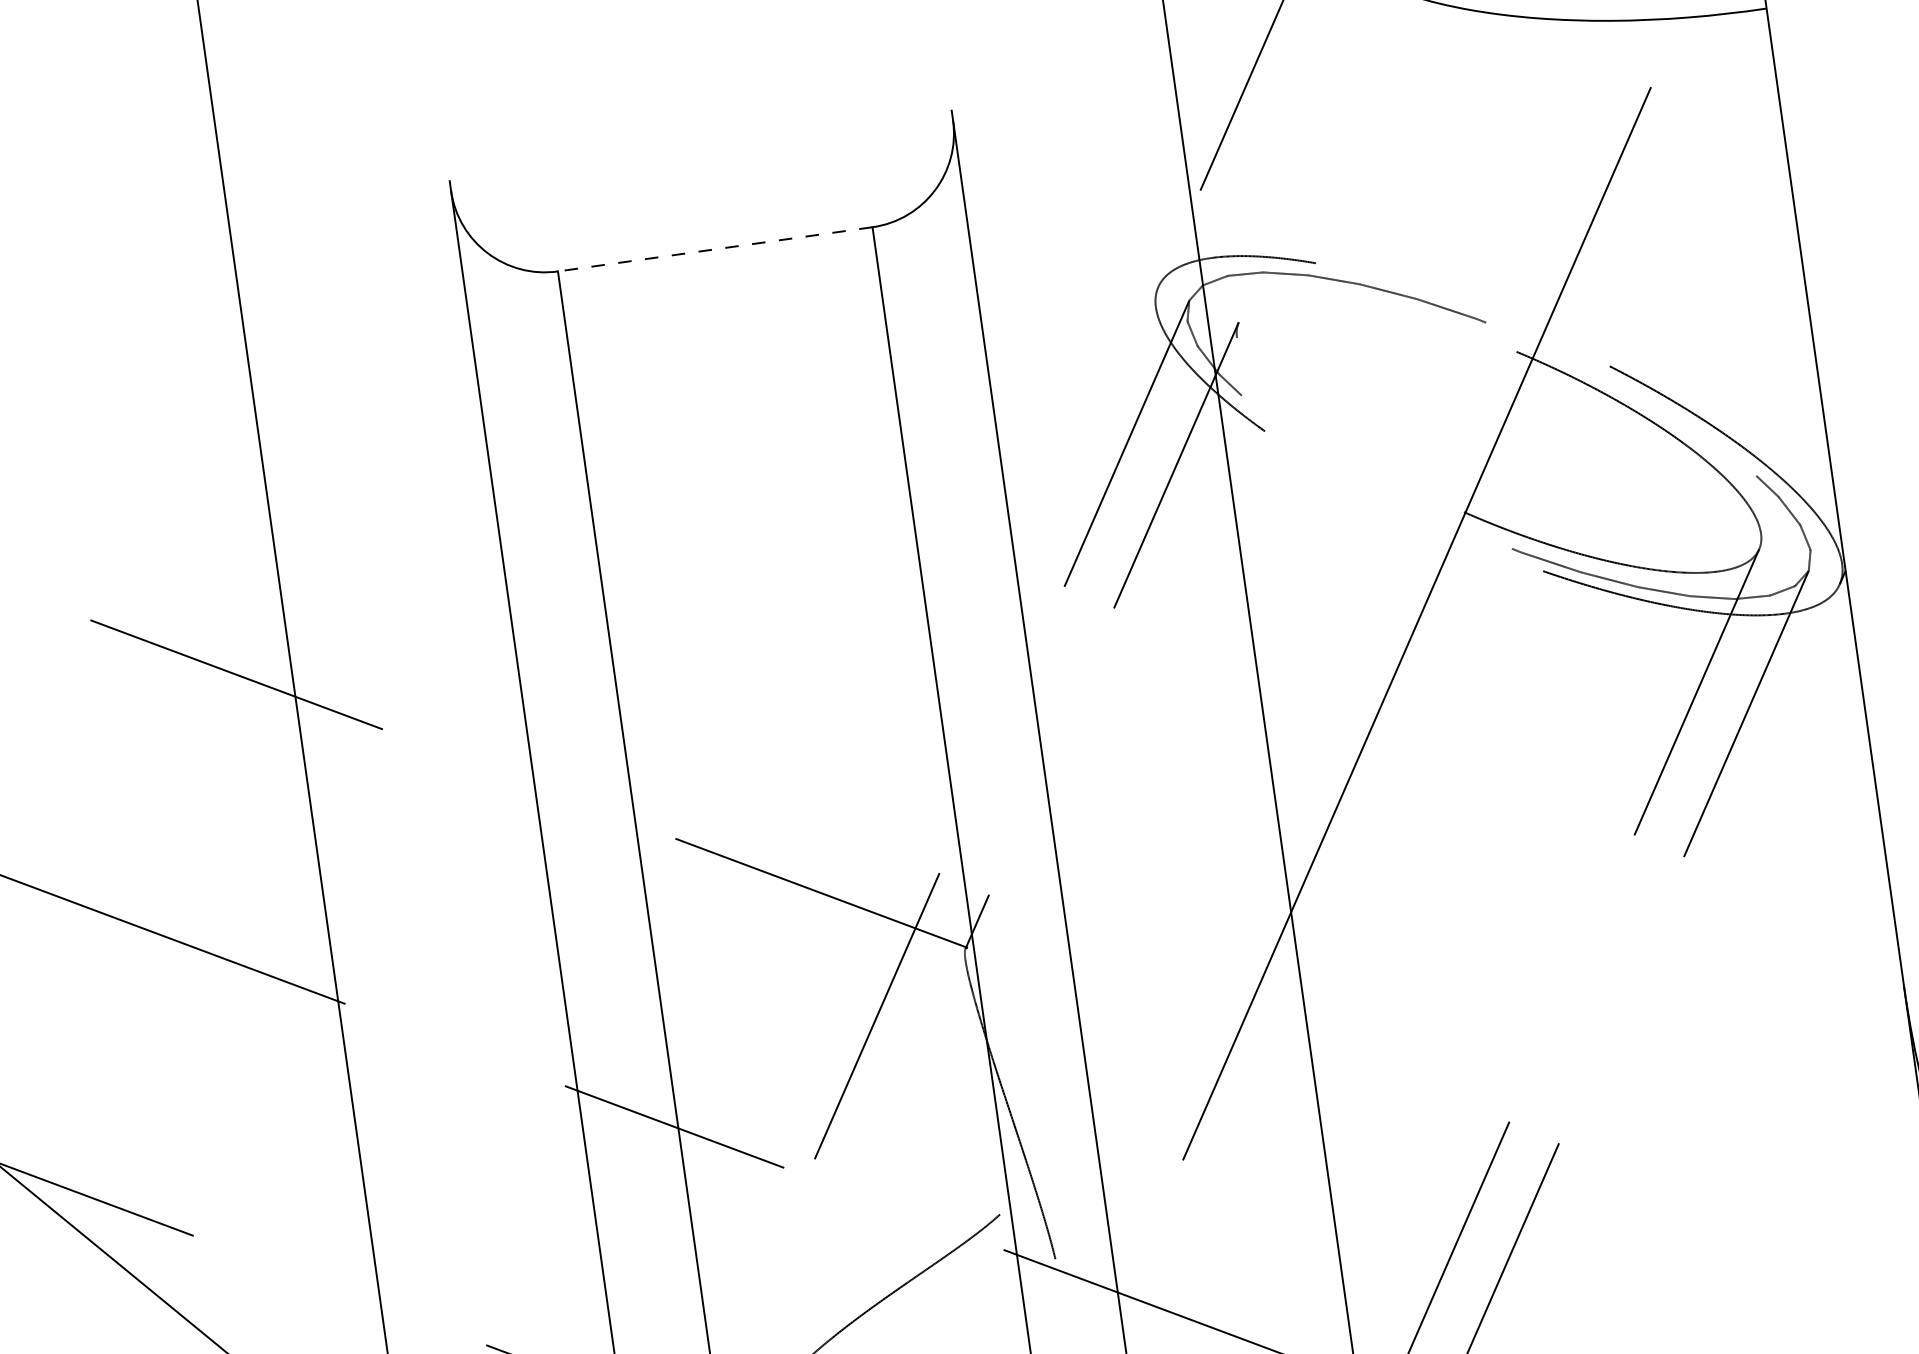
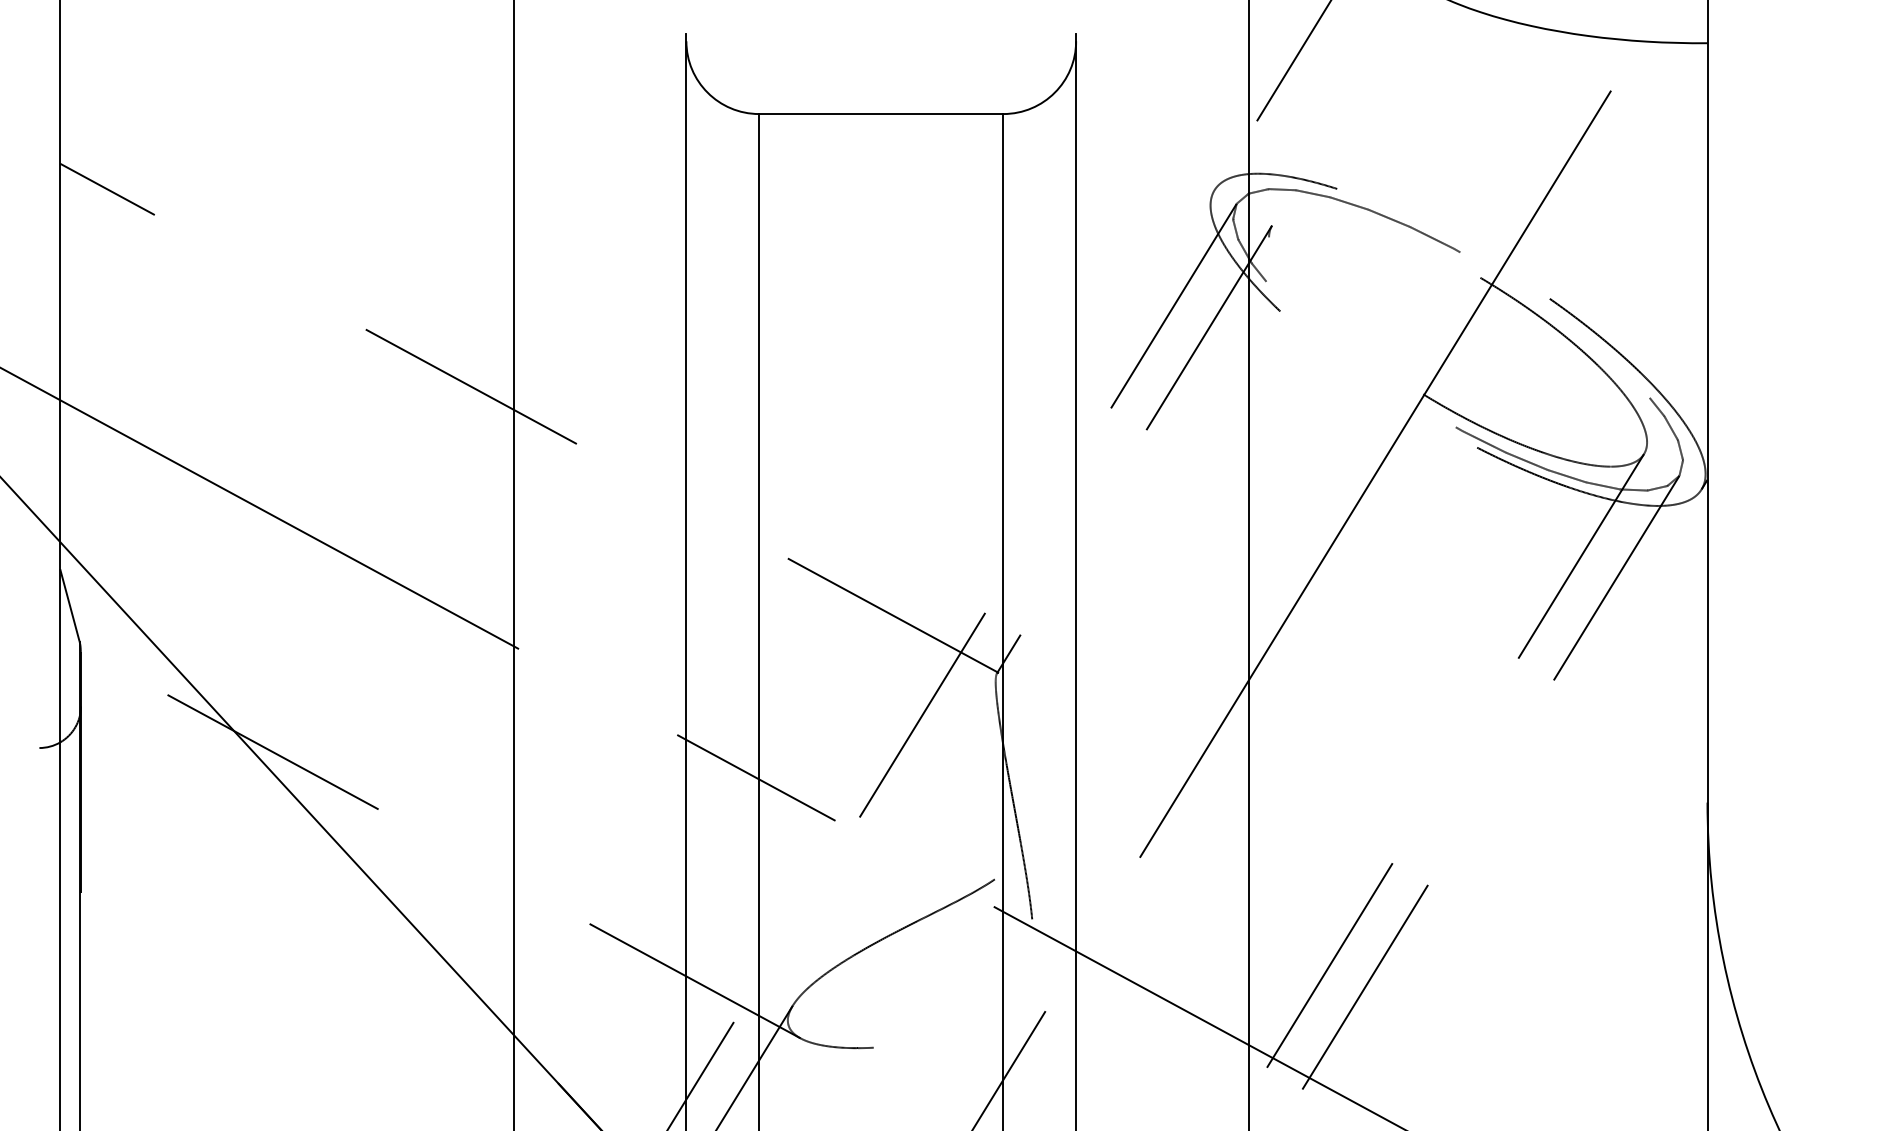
line: (714, 250) -> (880, 114), dashed -> solid

